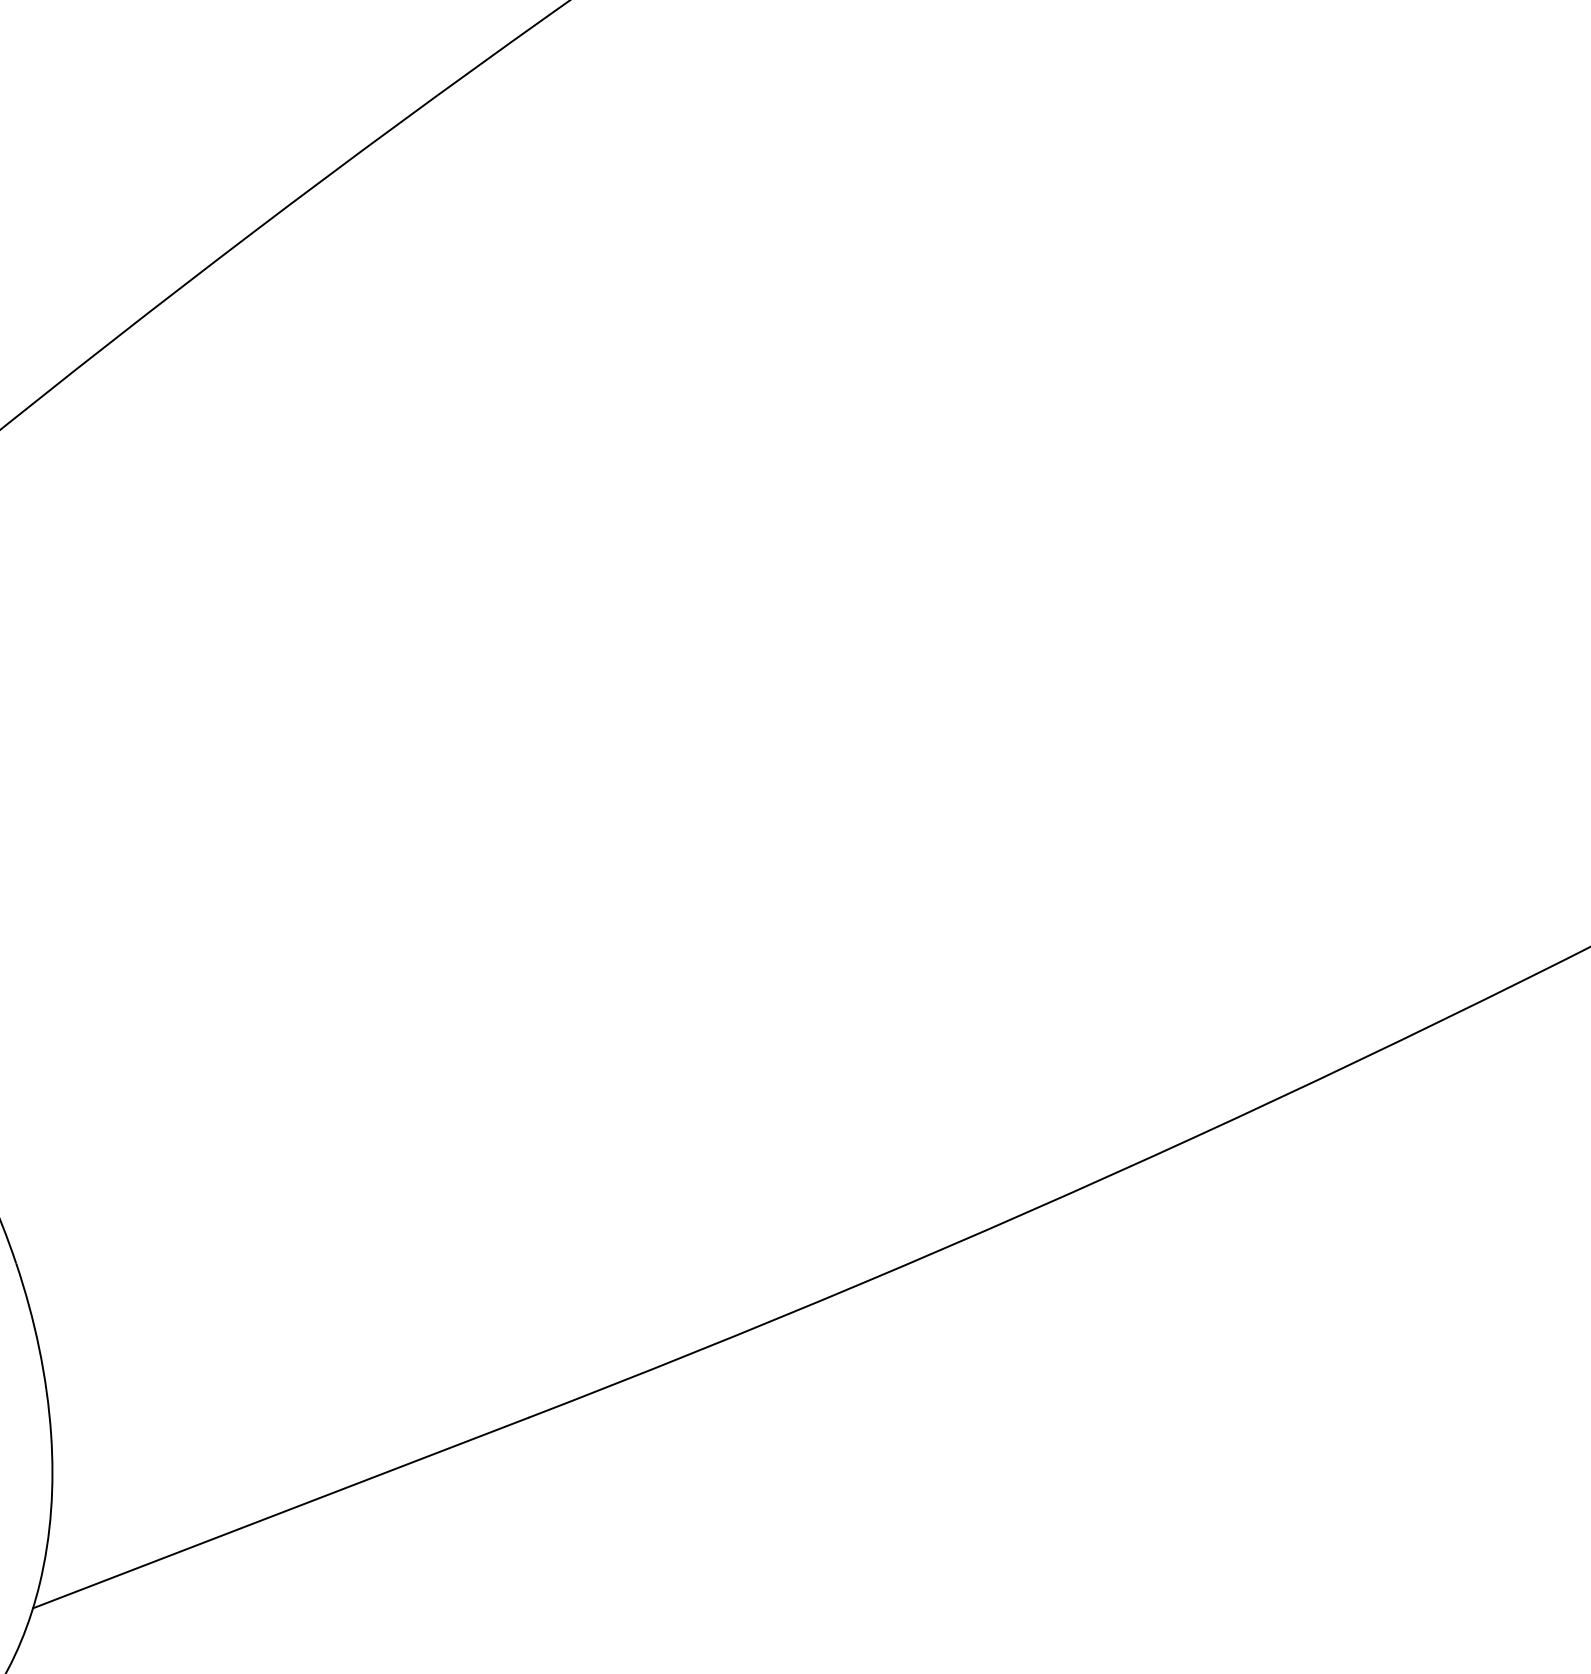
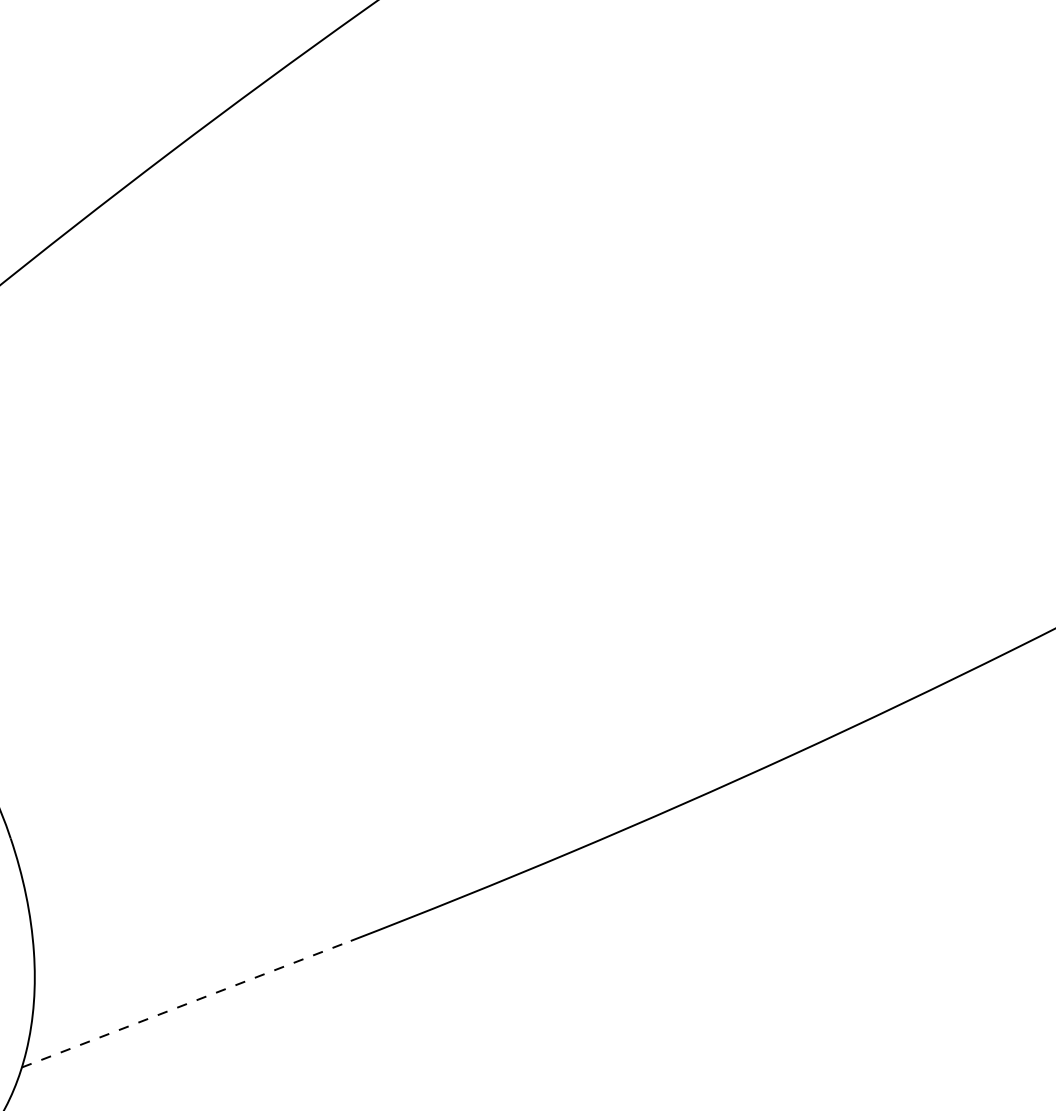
line: (280, 1513) -> (186, 1004), solid -> dashed

